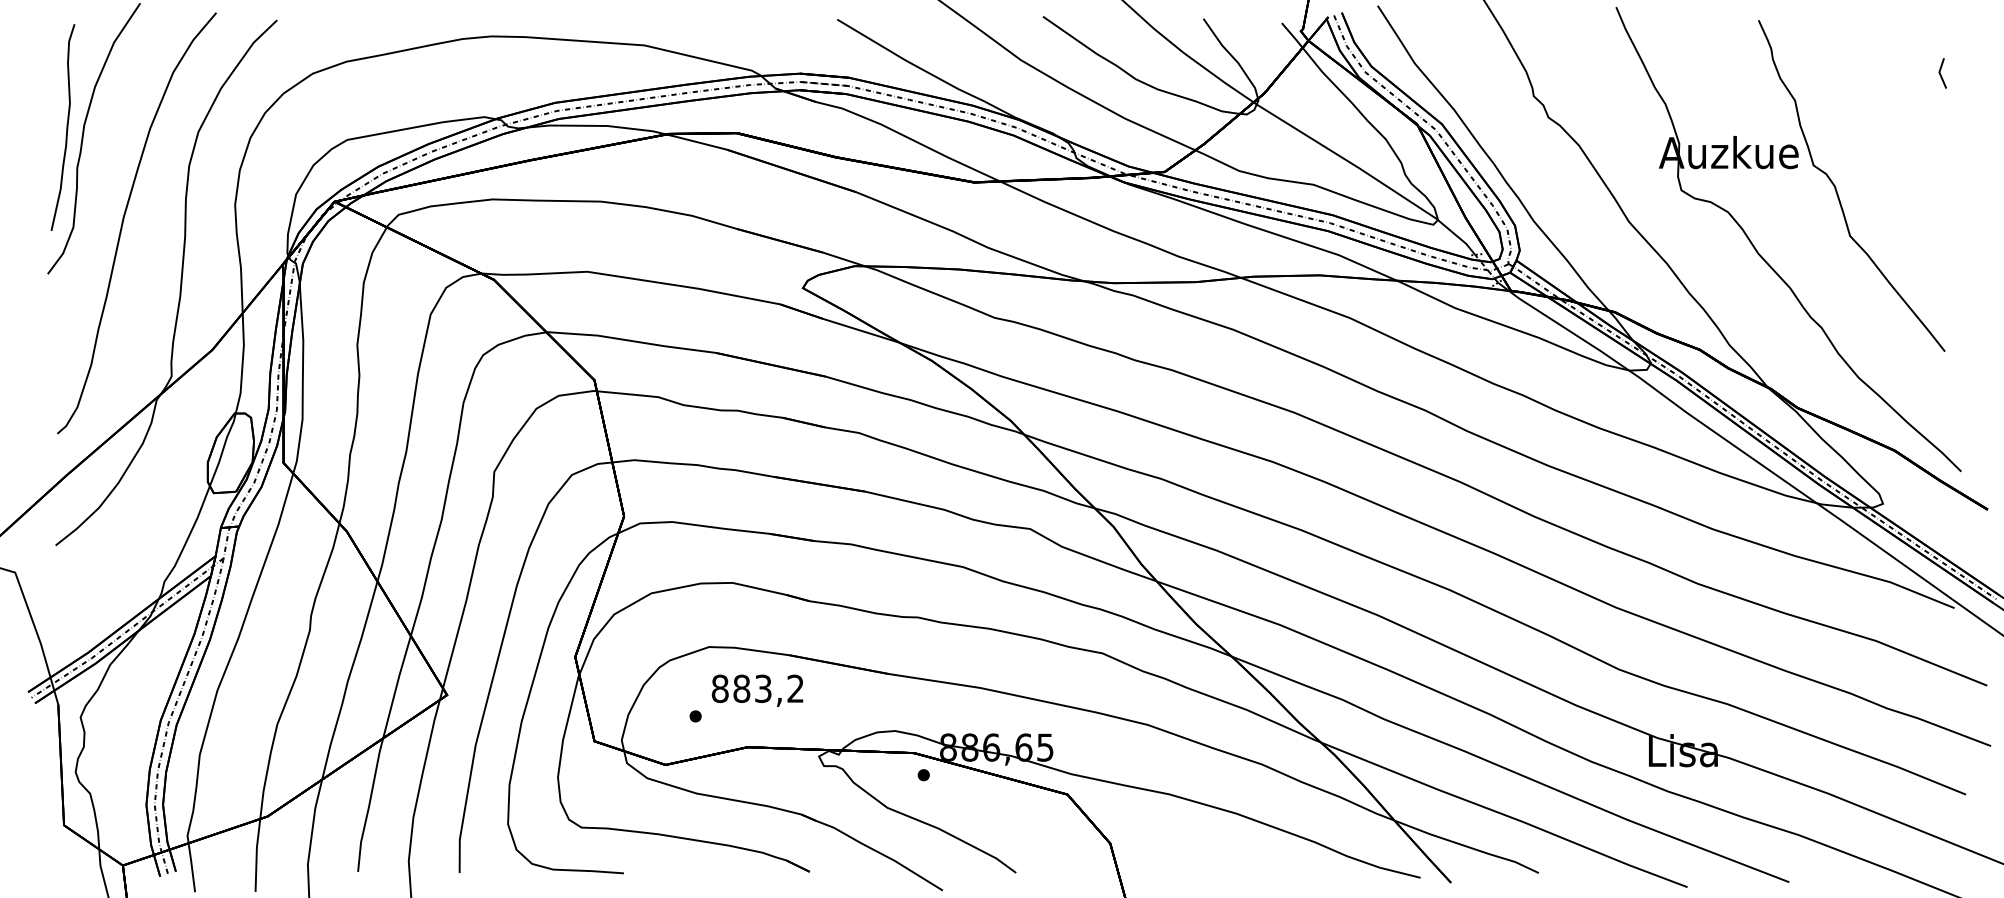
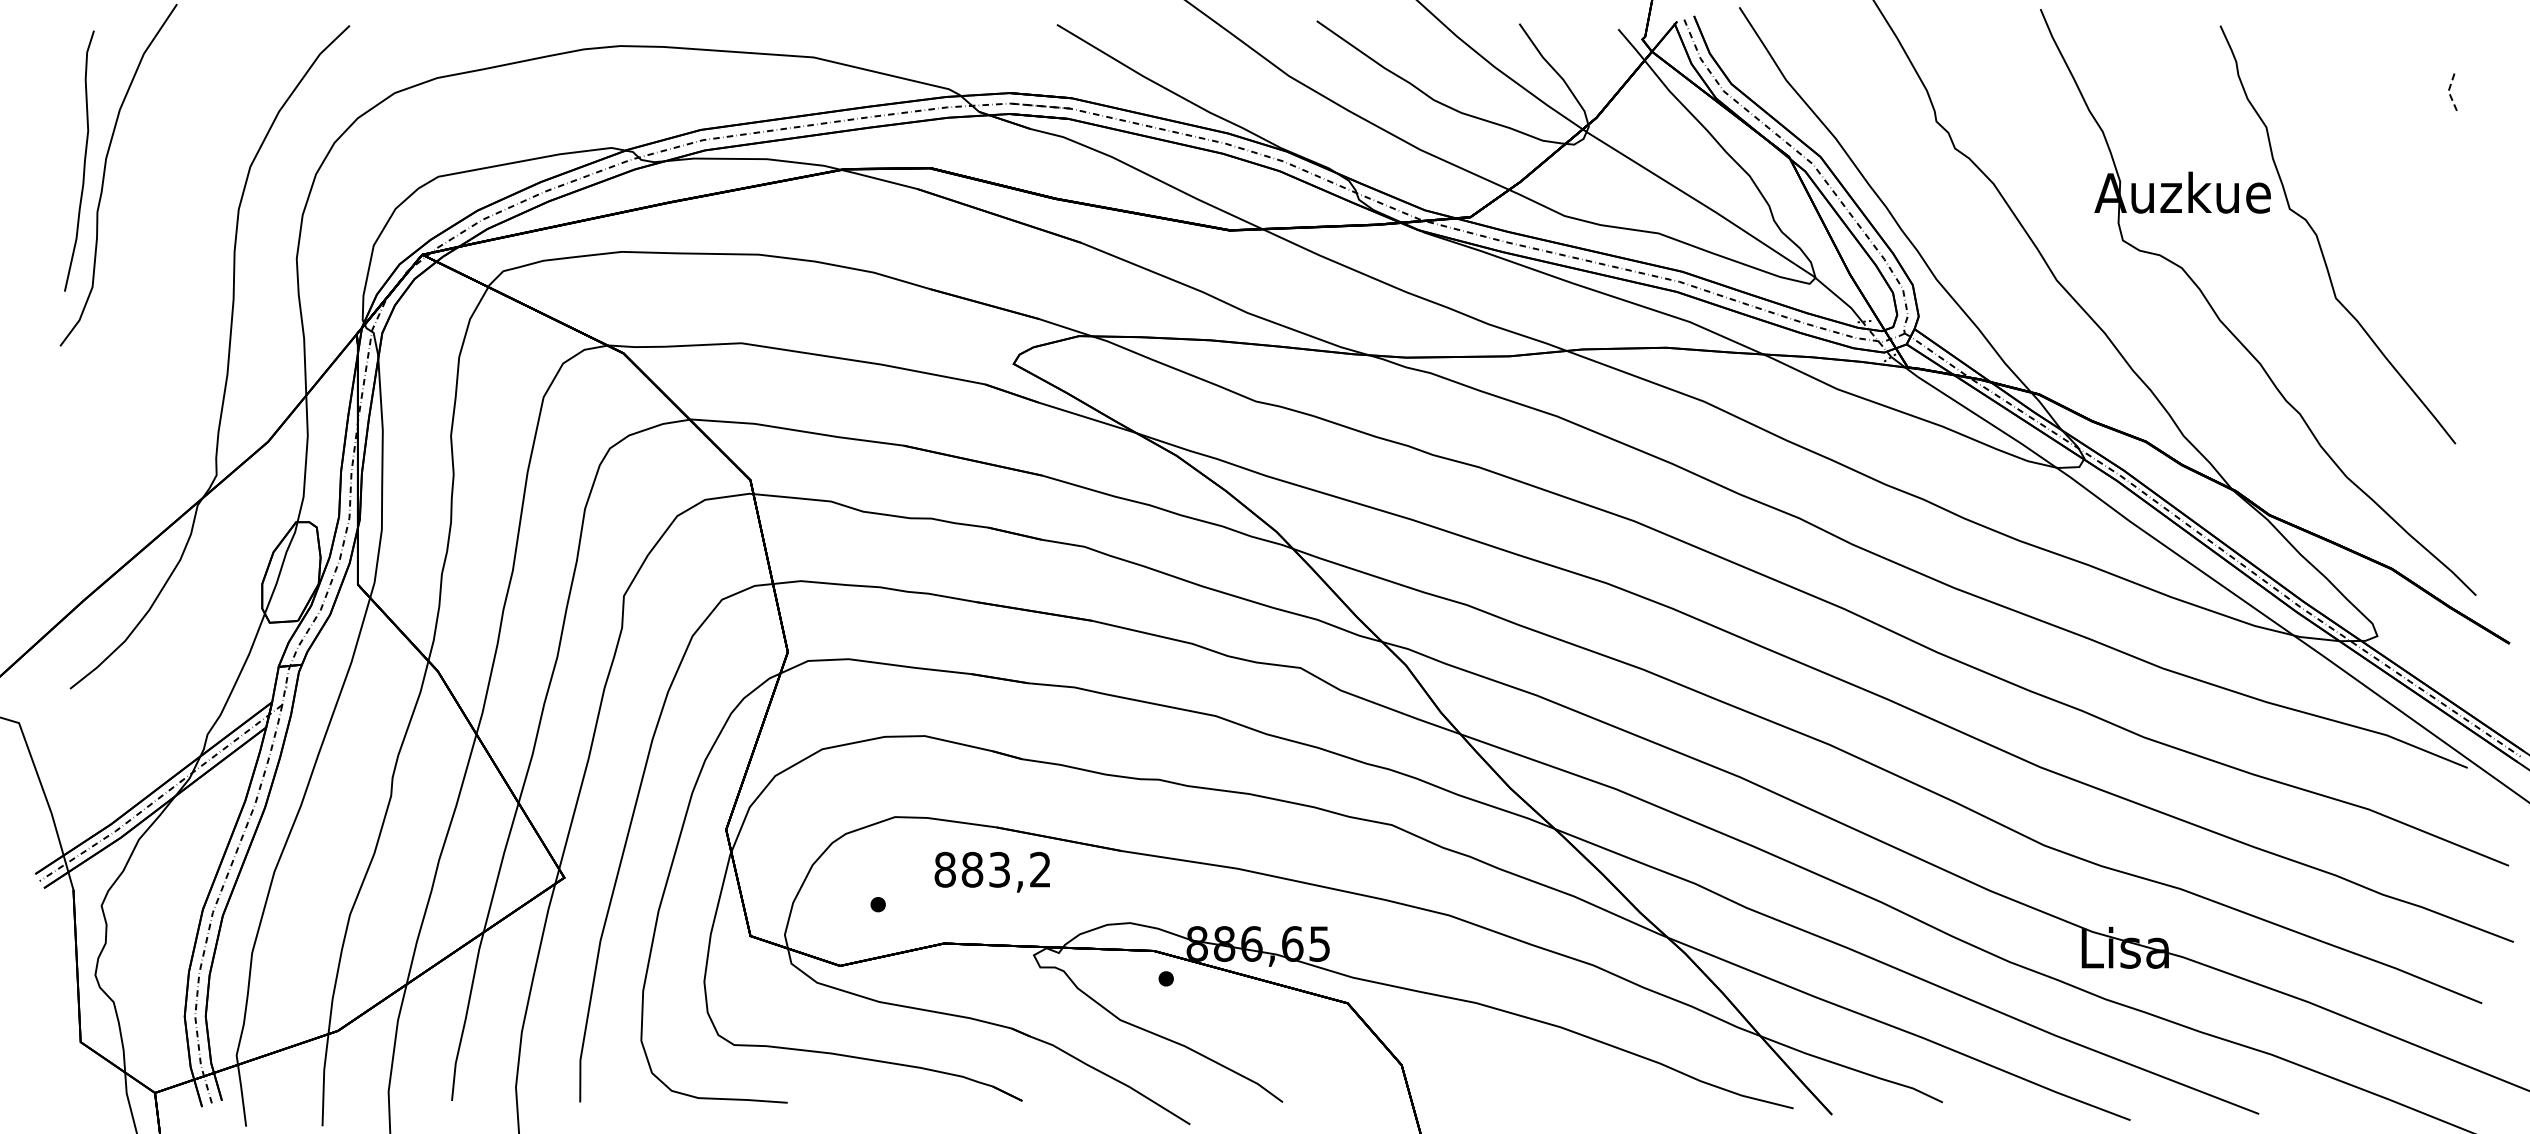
line: (1940, 73) -> (2449, 93), solid -> dashed
curve: (124, 220) -> (156, 278), removed
text: (756, 690) -> (991, 871), moved

